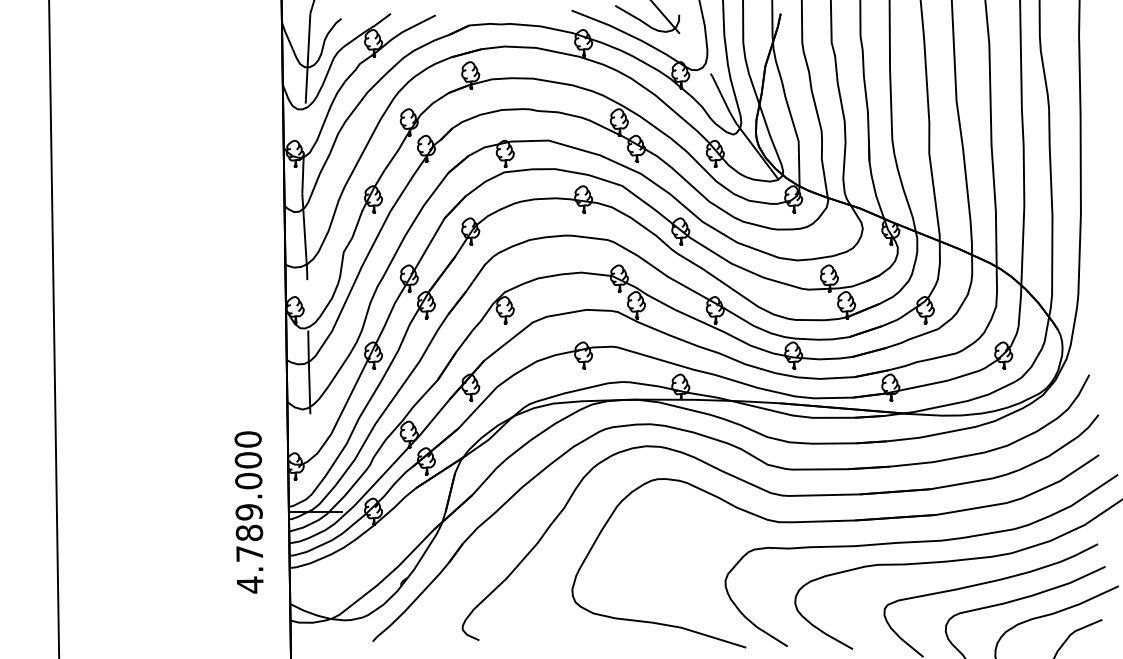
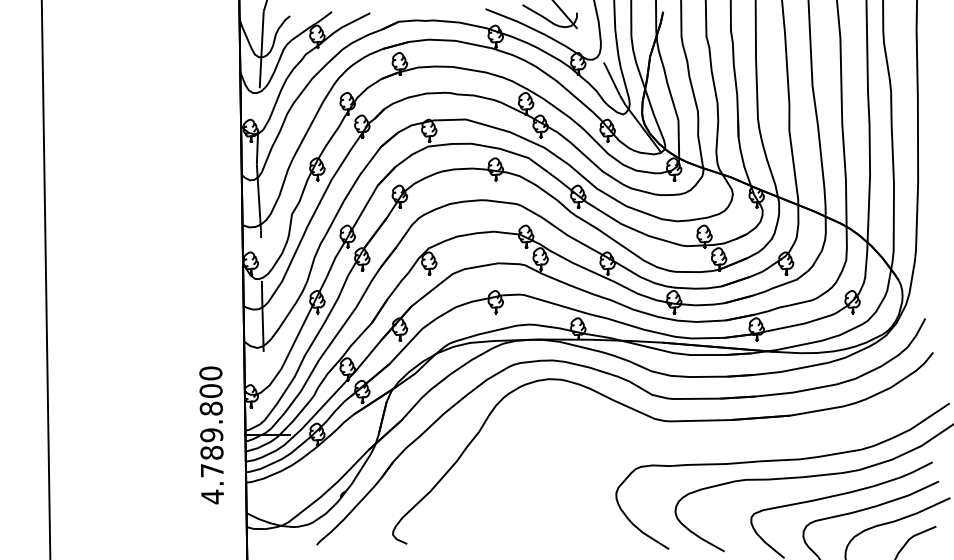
text: (248, 480) -> (211, 408), 4.789.000 -> 4.789.800
part: (835, 522) -> (709, 443), removed

